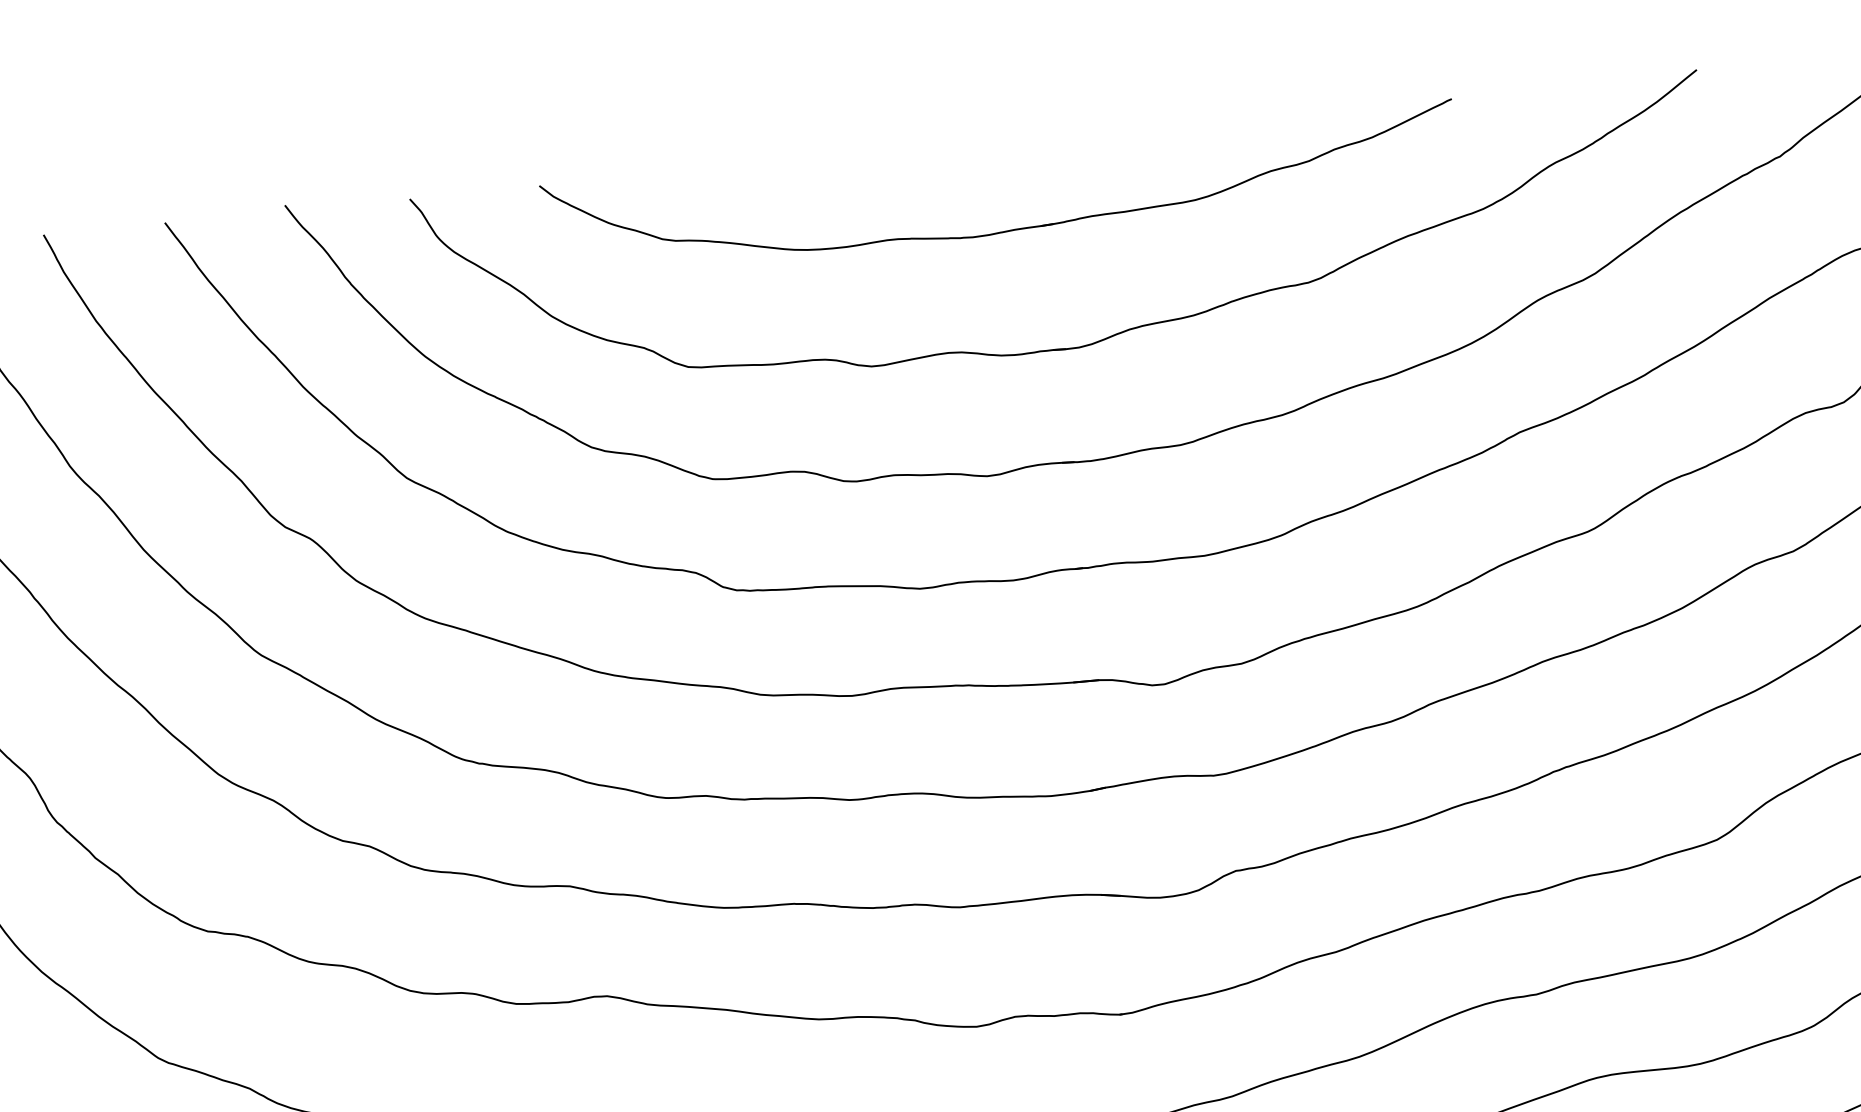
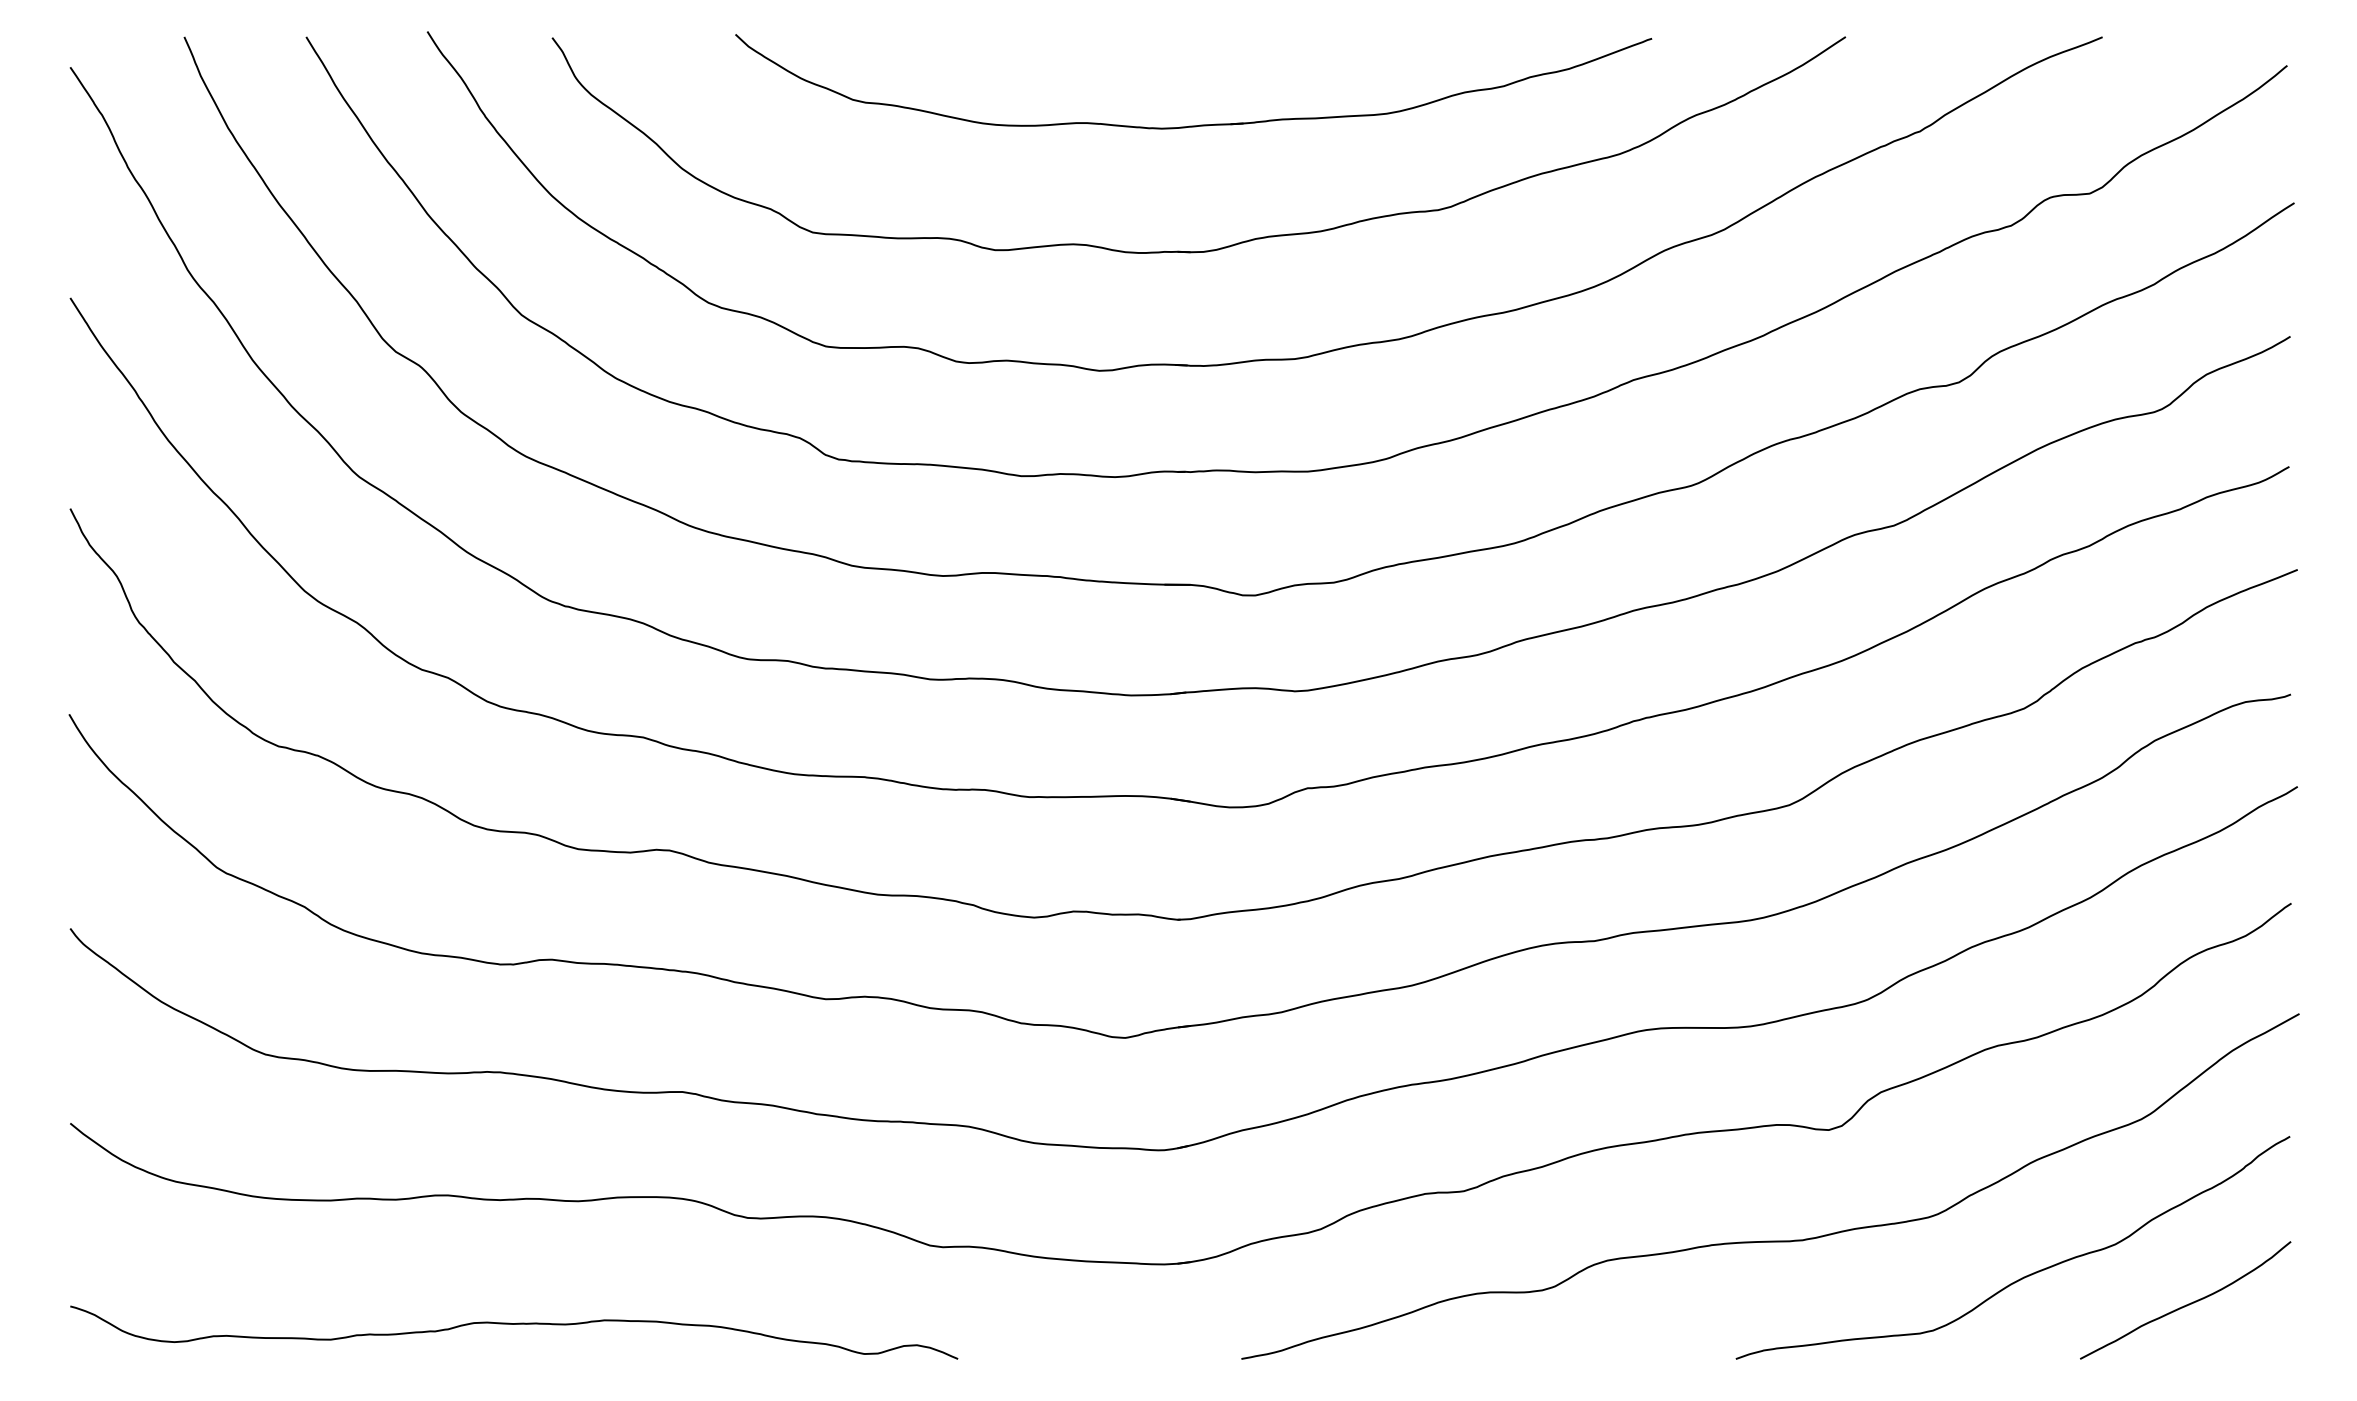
part: (1010, 229) -> (1200, 124), moved

